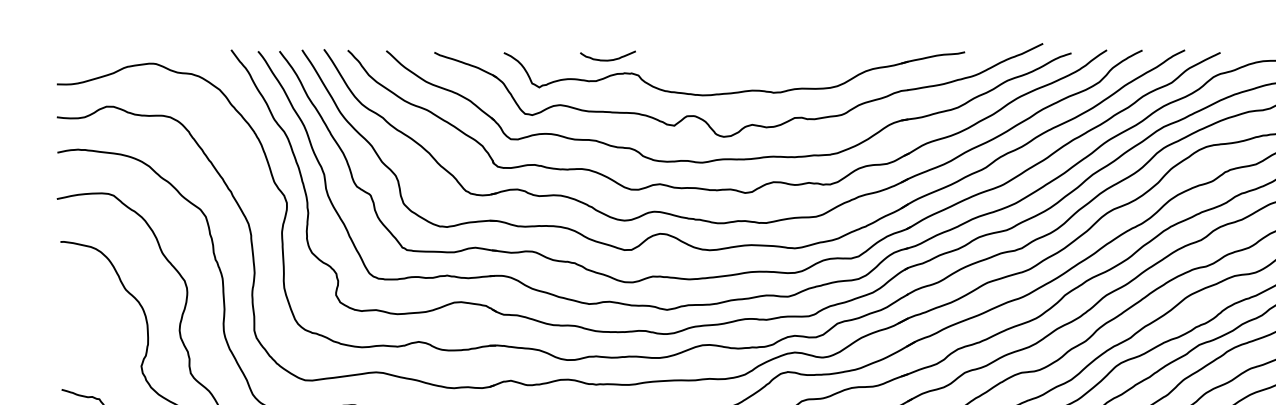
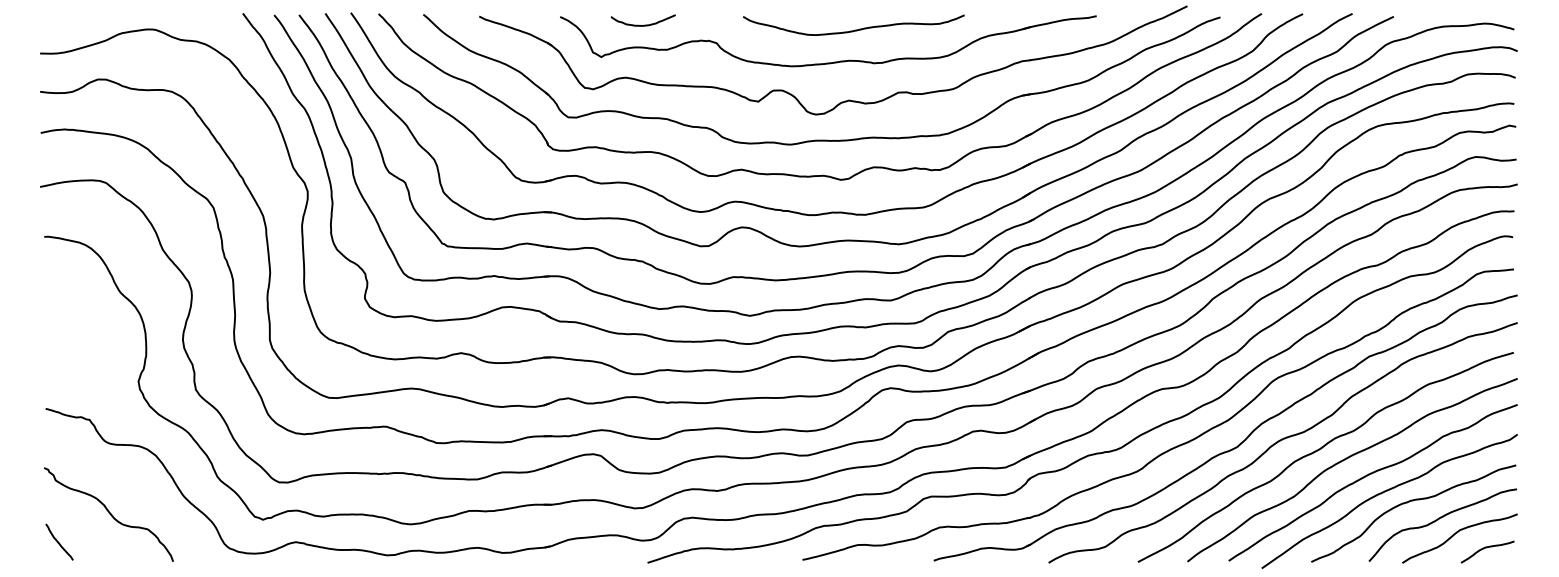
curve: (609, 59) -> (644, 24), moved
curve: (757, 63) -> (855, 29), added

